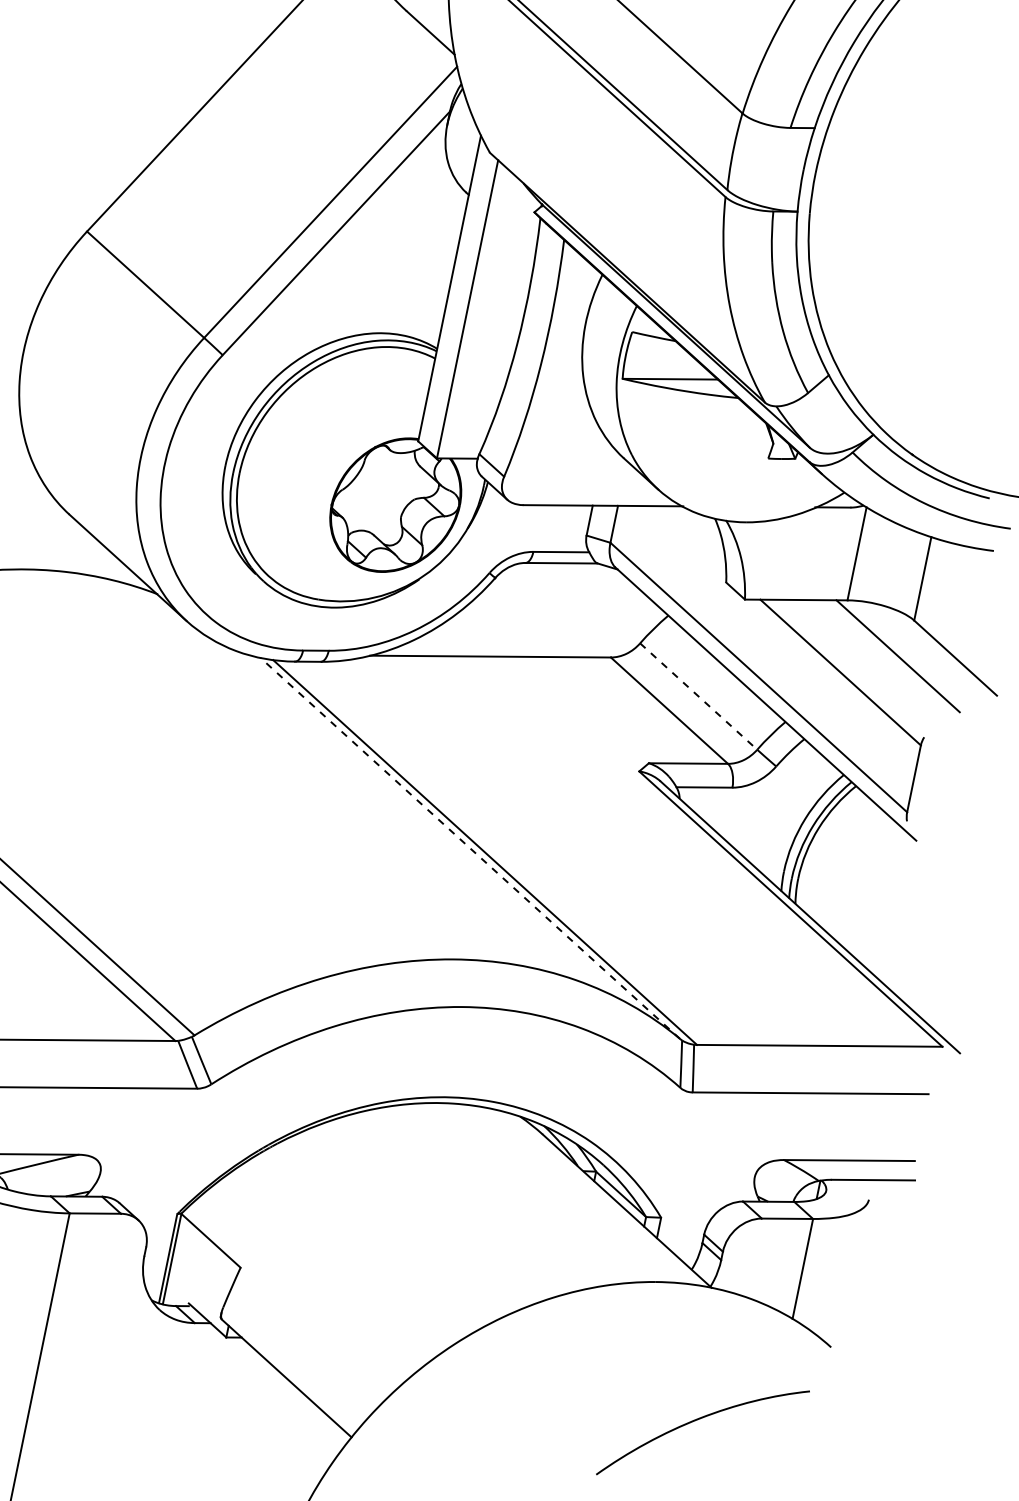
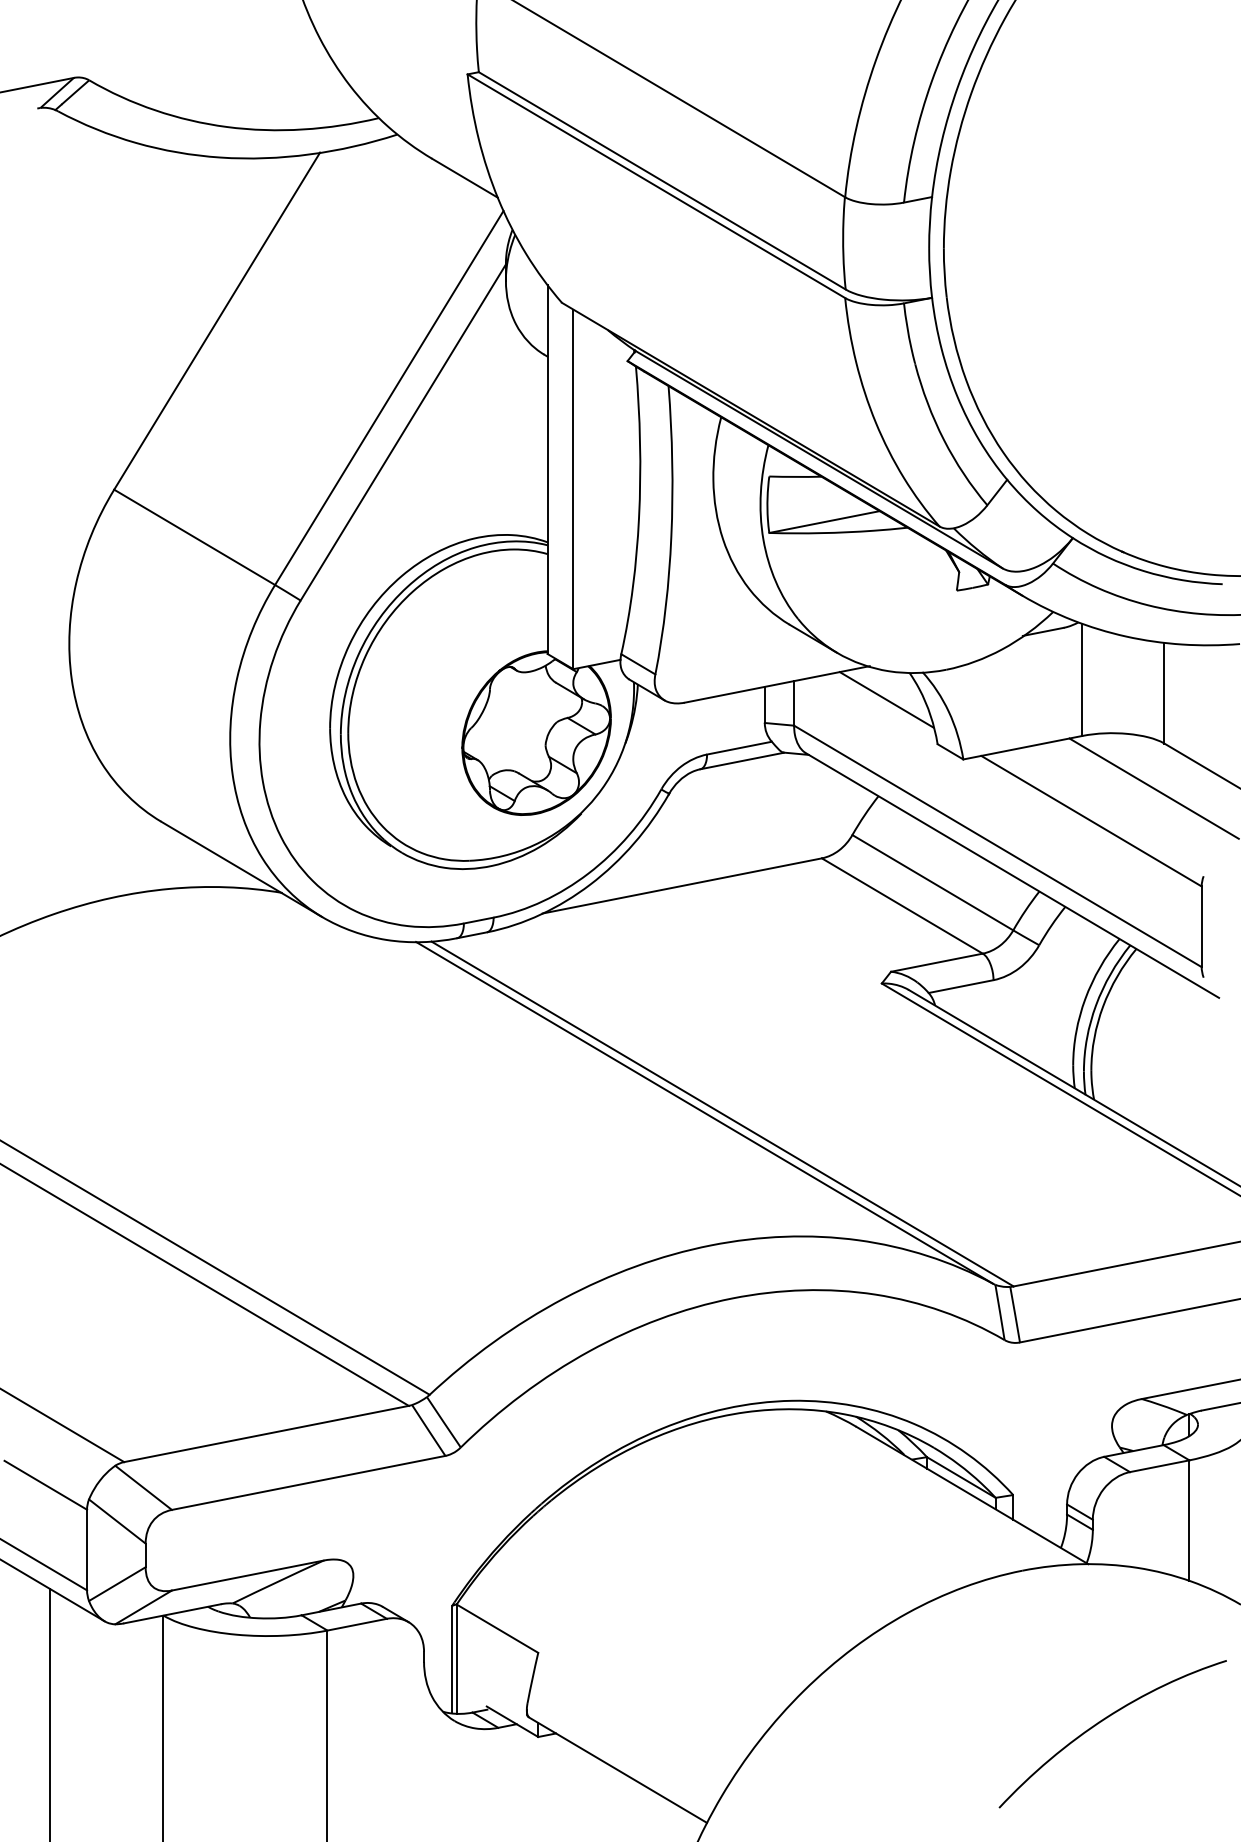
line: (691, 536) -> (886, 699), added
line: (699, 696) -> (933, 882), dashed -> solid
line: (470, 848) -> (704, 1112), dashed -> solid

